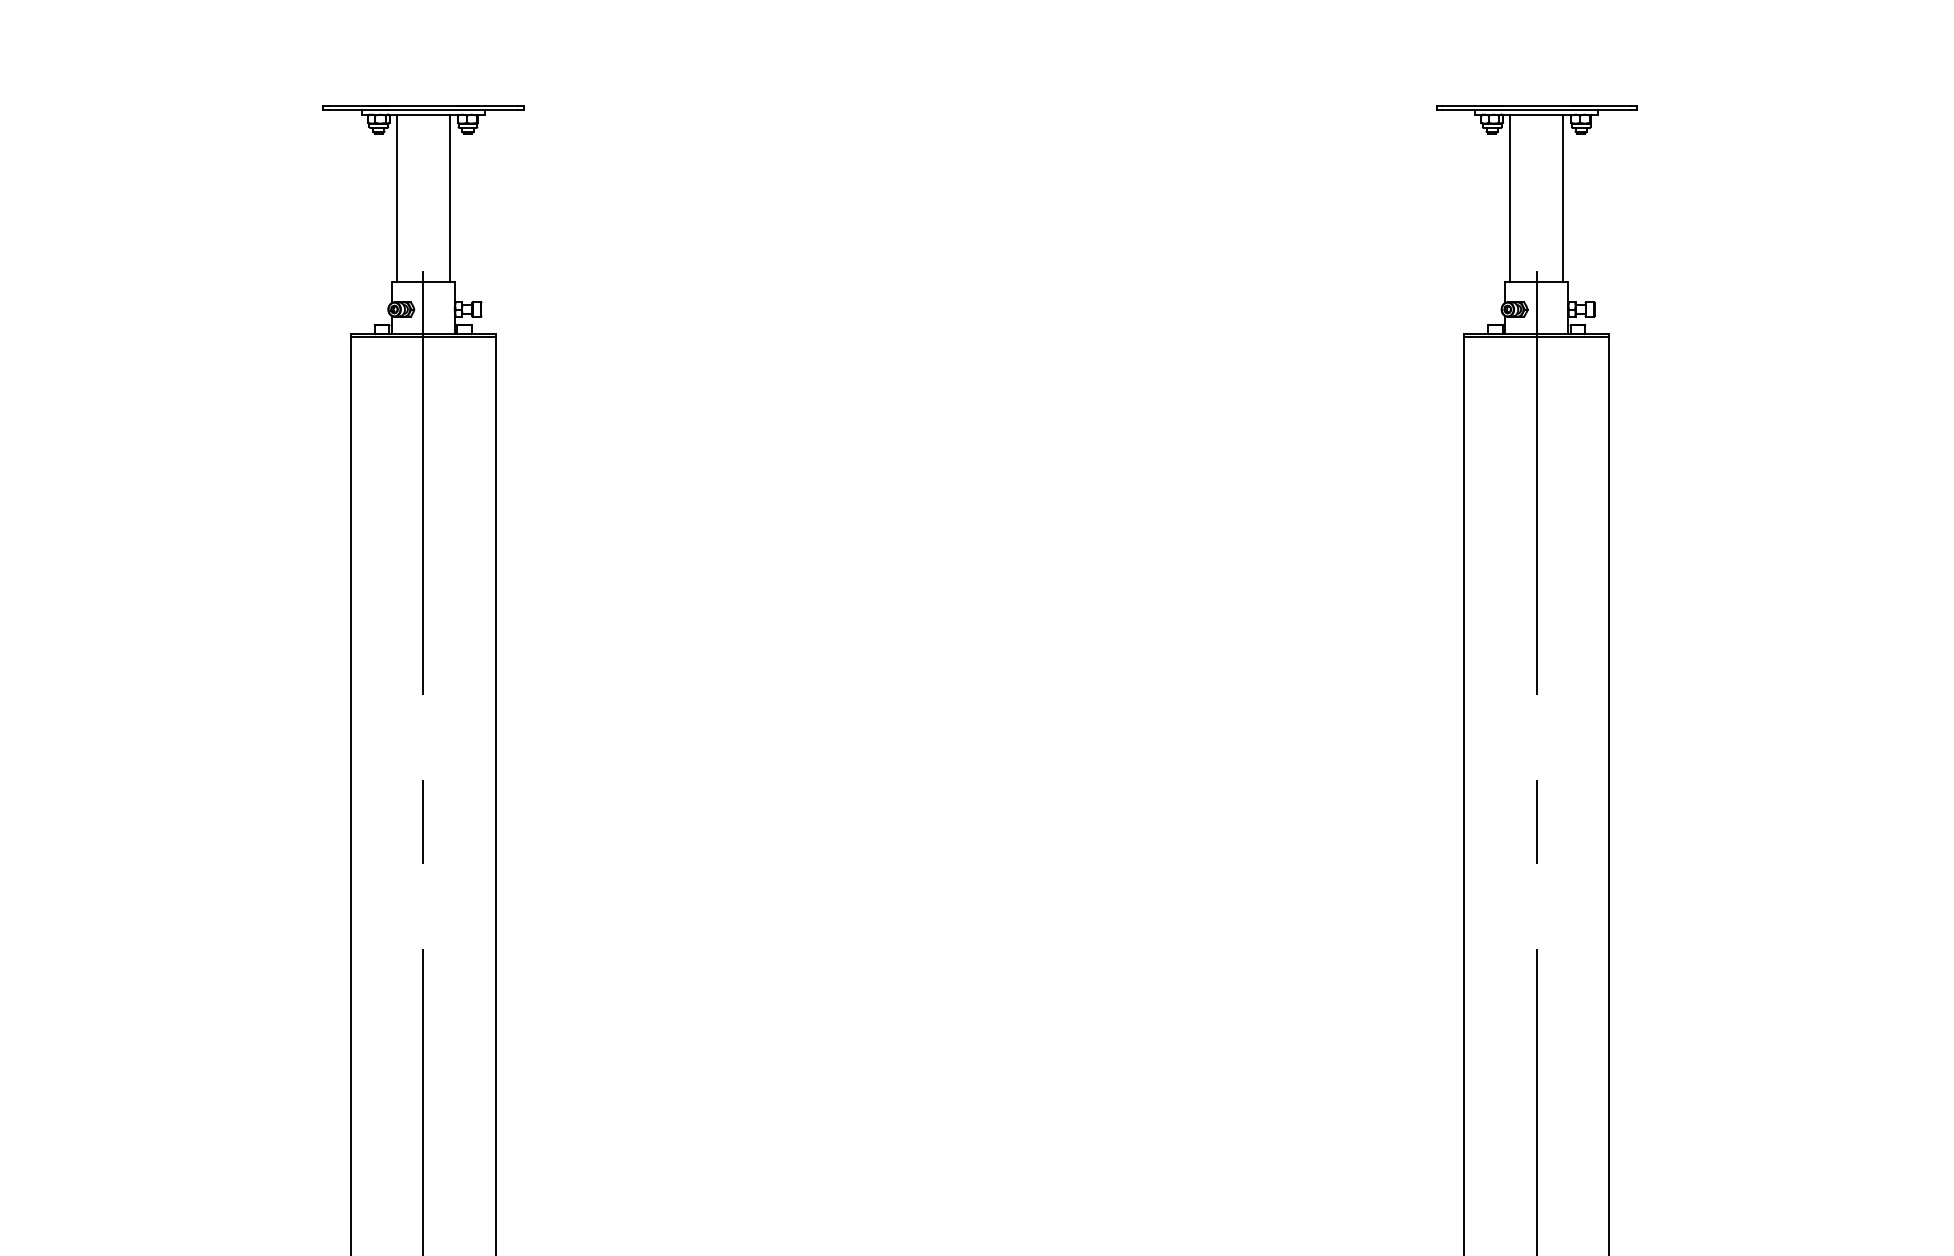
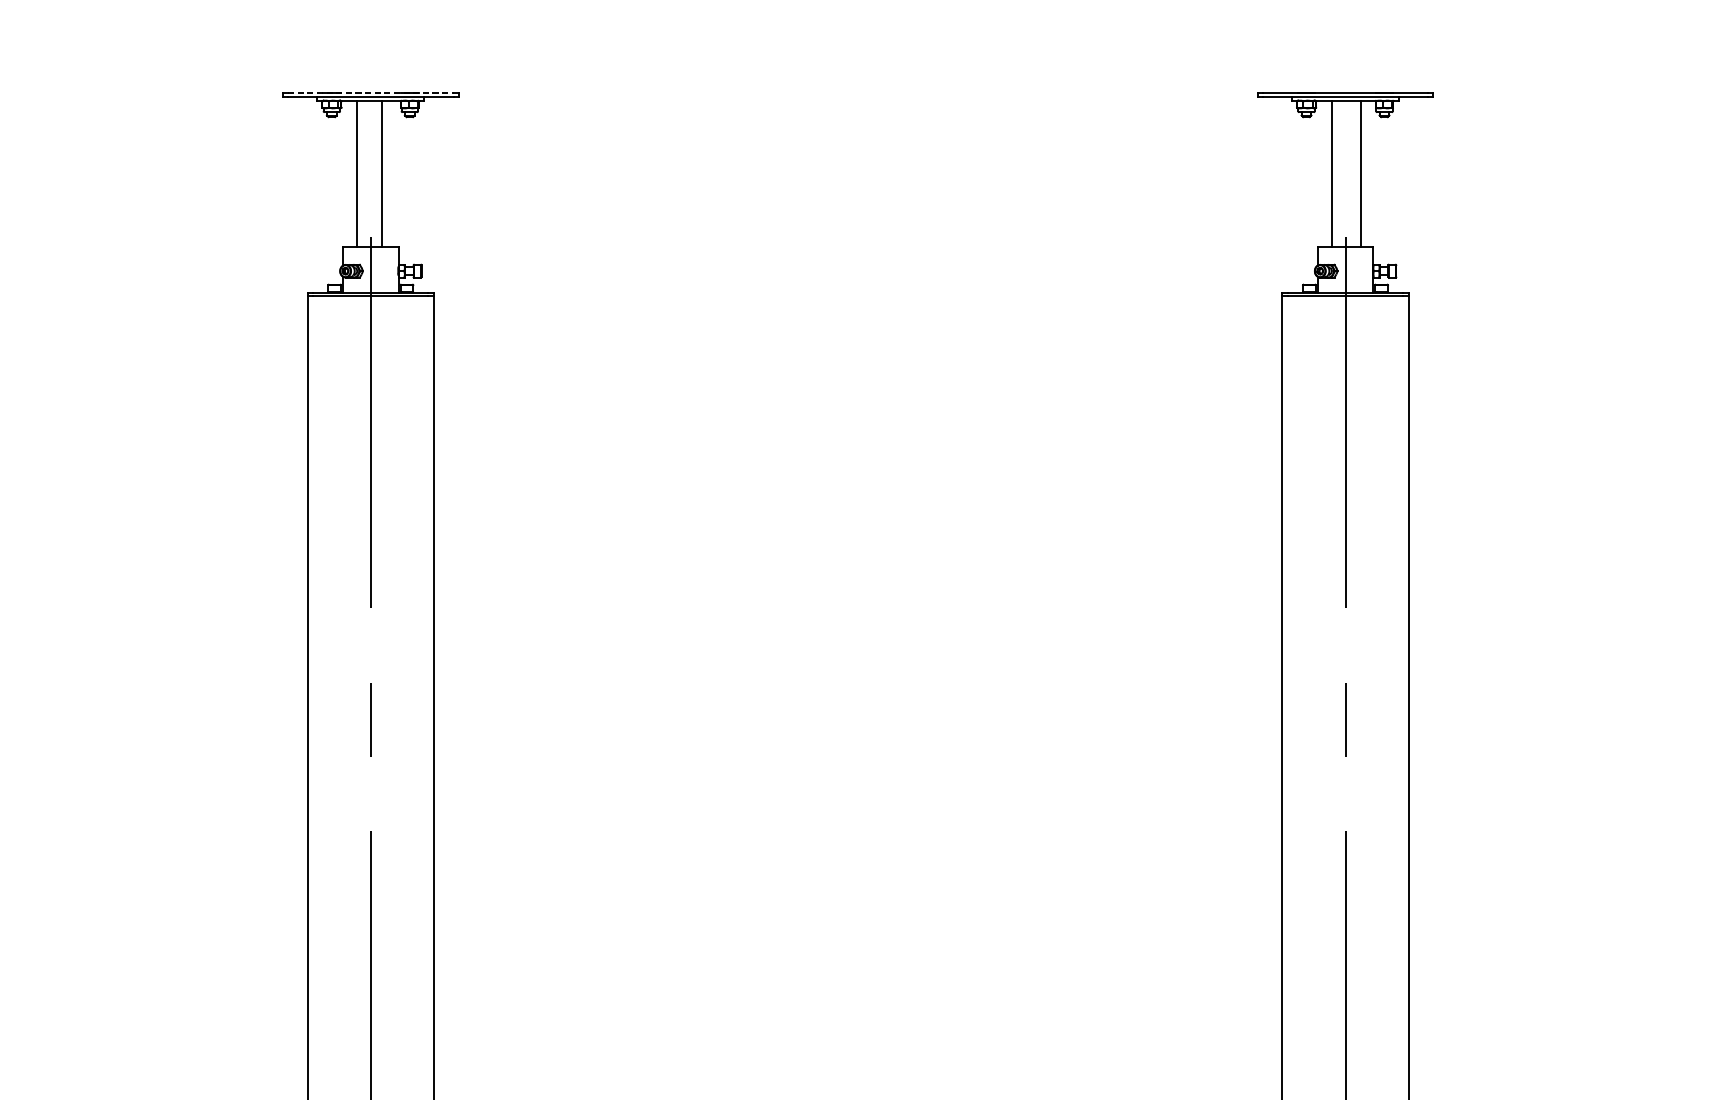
line: (423, 105) -> (370, 92), solid -> dashed
line: (396, 197) -> (382, 173), moved
line: (450, 197) -> (356, 173), moved
line: (1509, 197) -> (1360, 173), moved
line: (1563, 197) -> (1332, 173), moved

